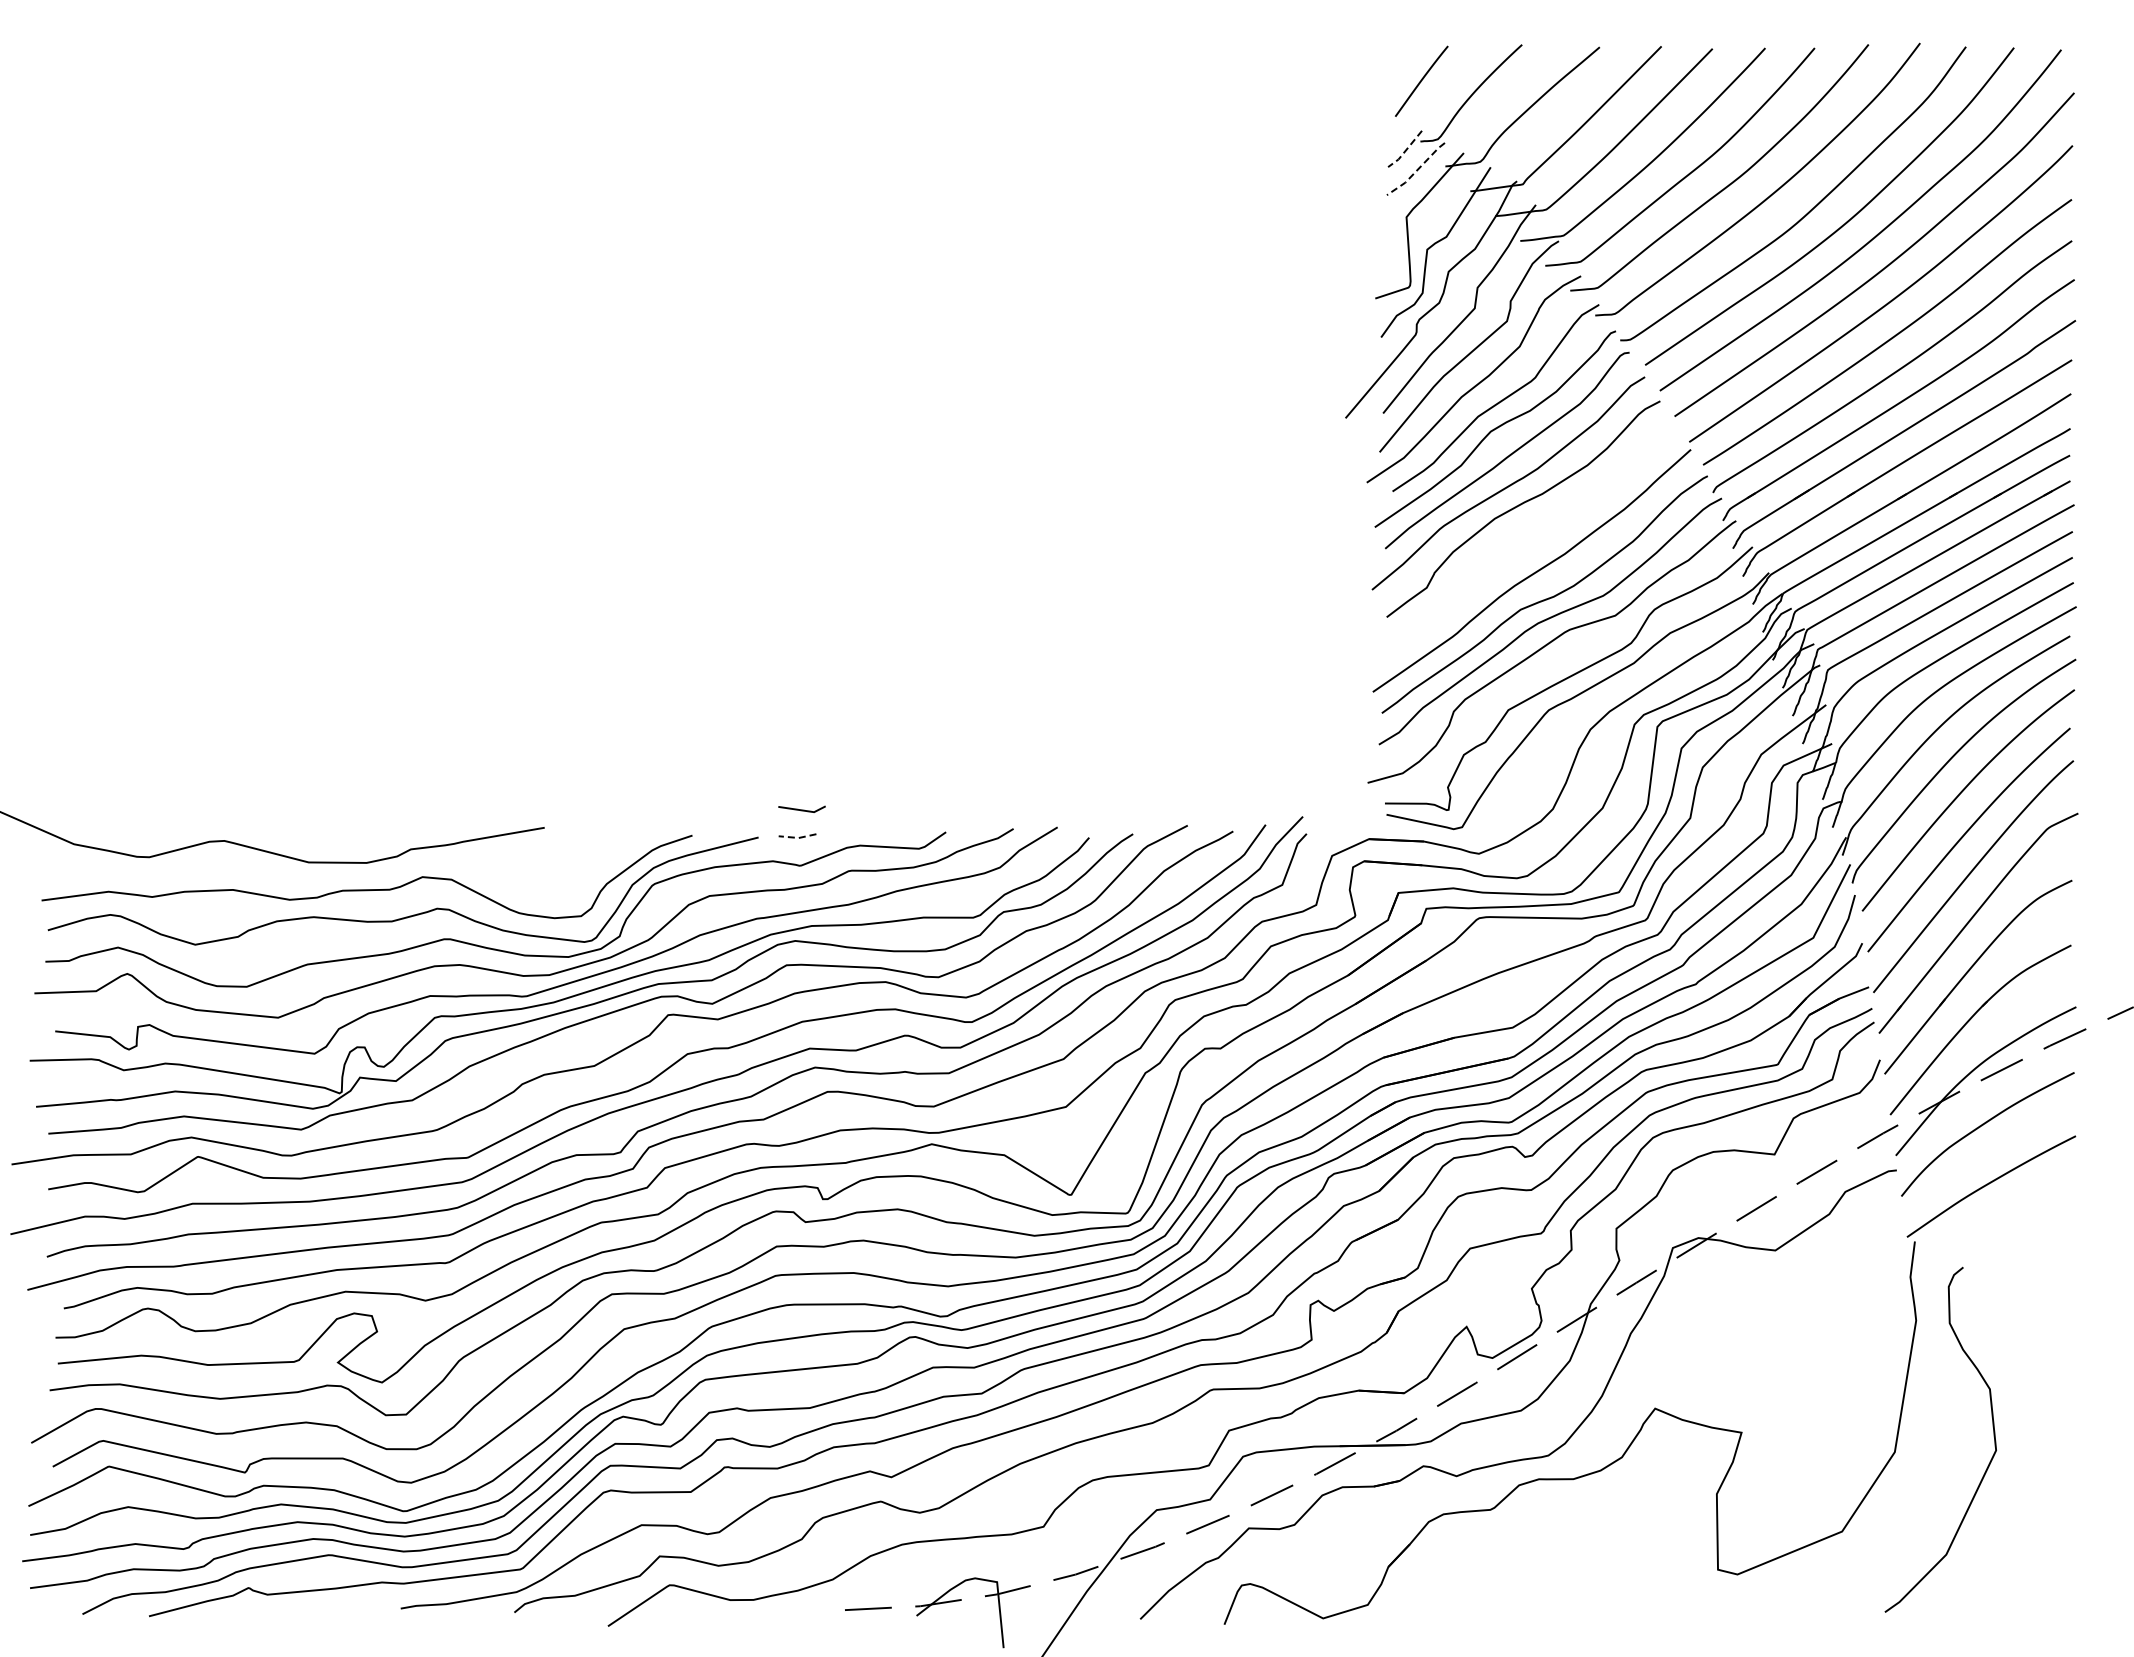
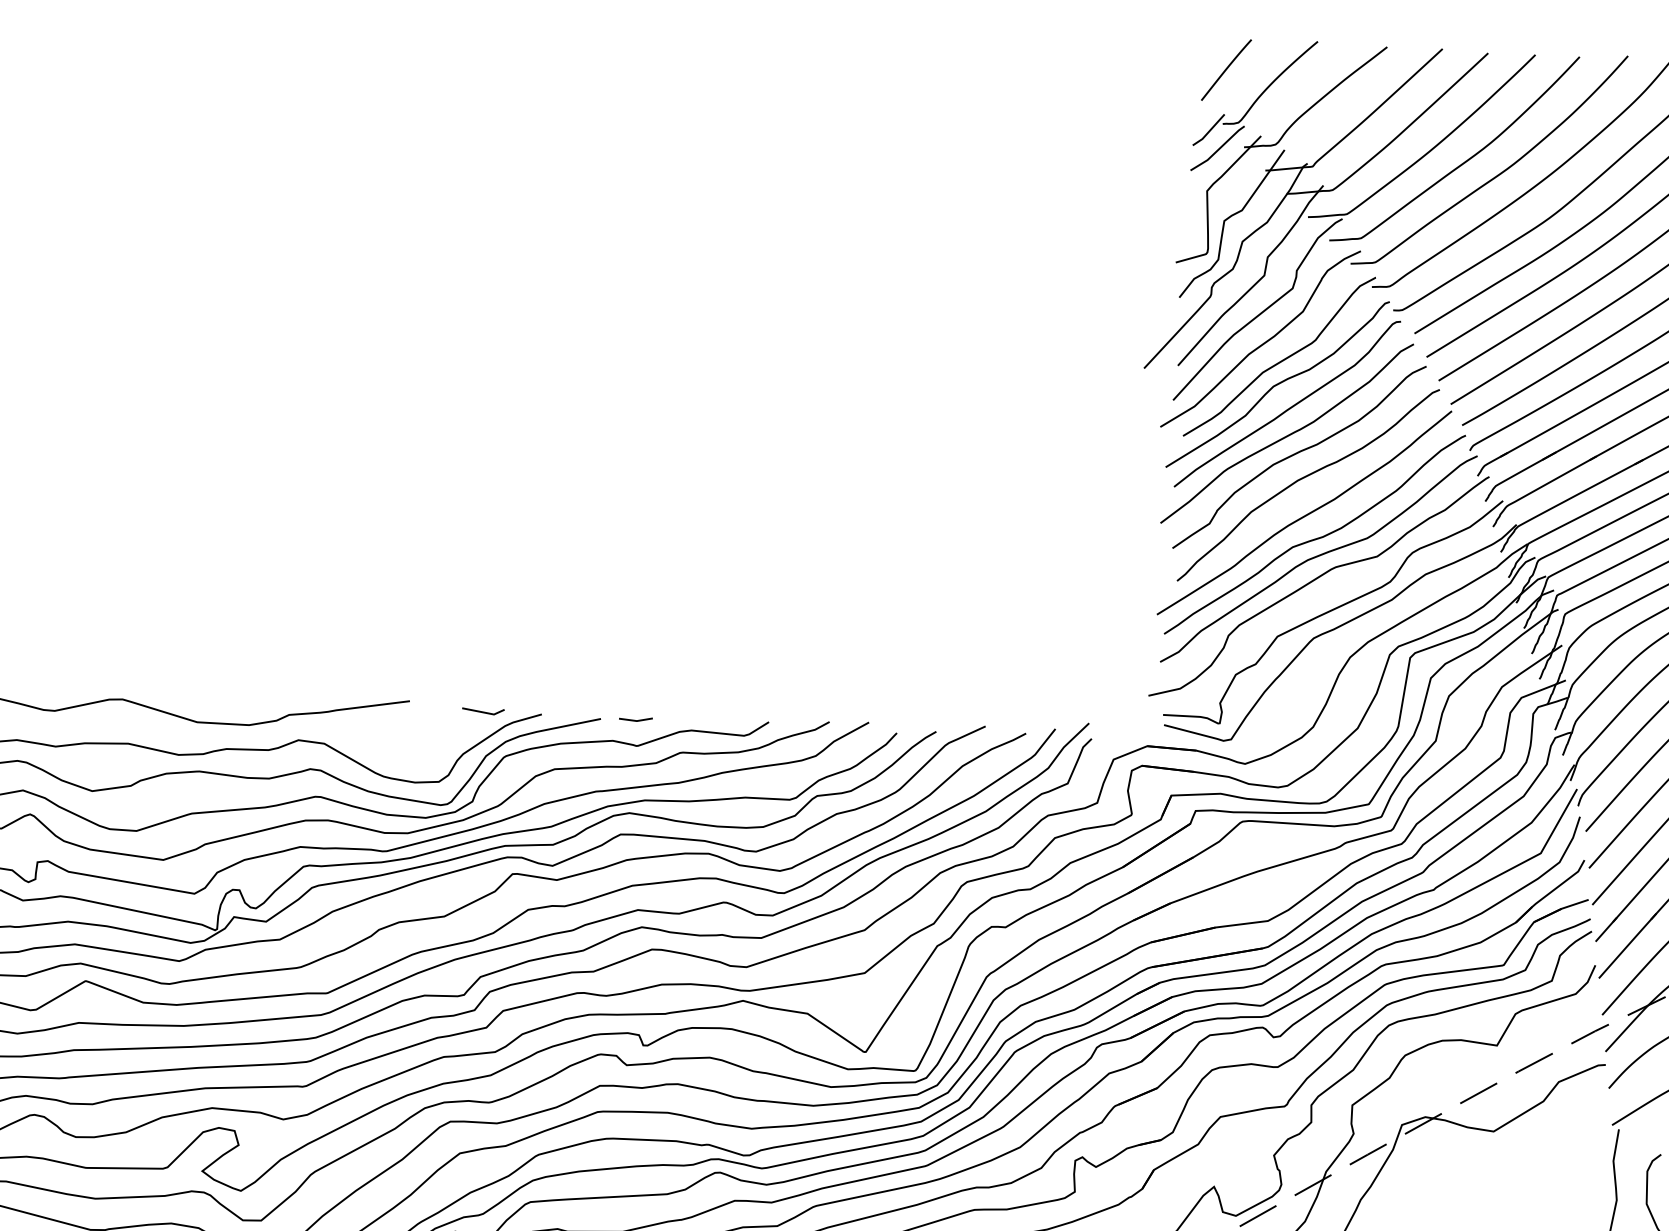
line: (1405, 150) -> (1209, 131), dashed -> solid
line: (1416, 170) -> (1218, 149), dashed -> solid
curve: (1528, 533) -> (1302, 479), added
line: (801, 809) -> (482, 711), moved
line: (797, 837) -> (635, 720), dashed -> solid

